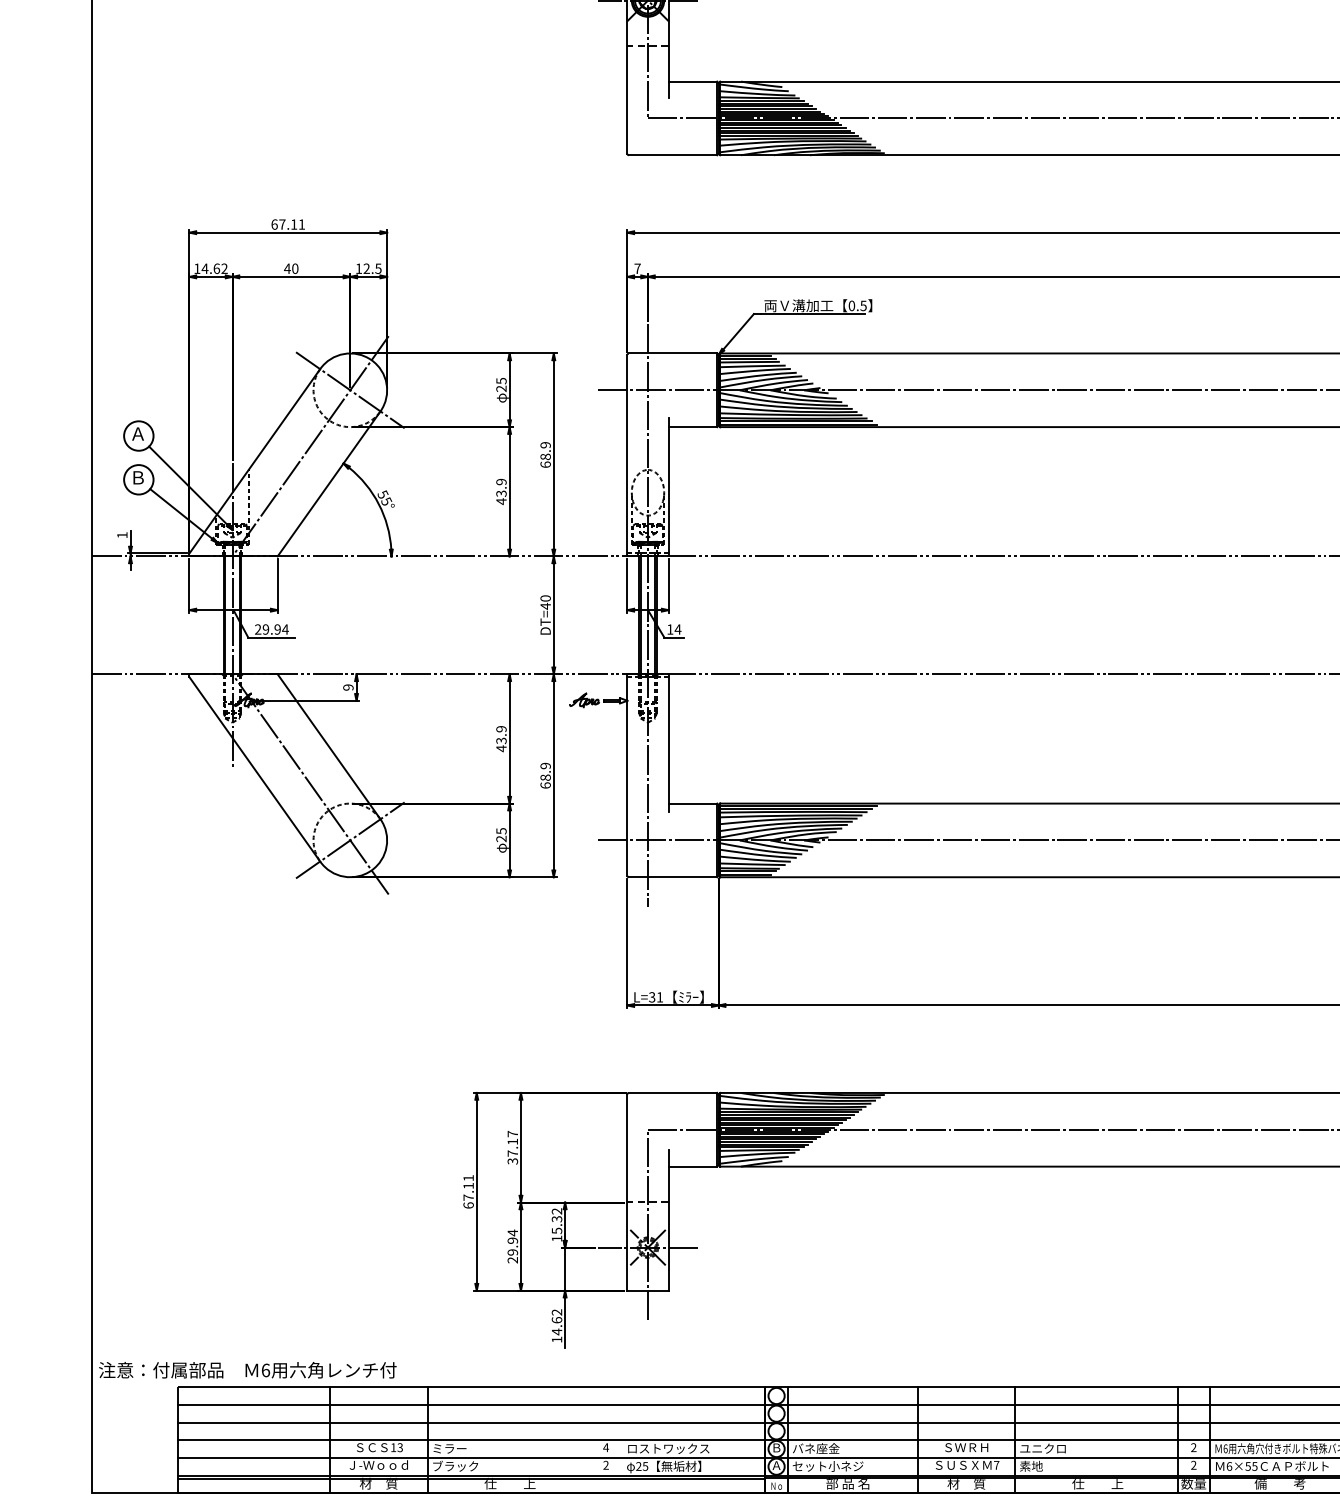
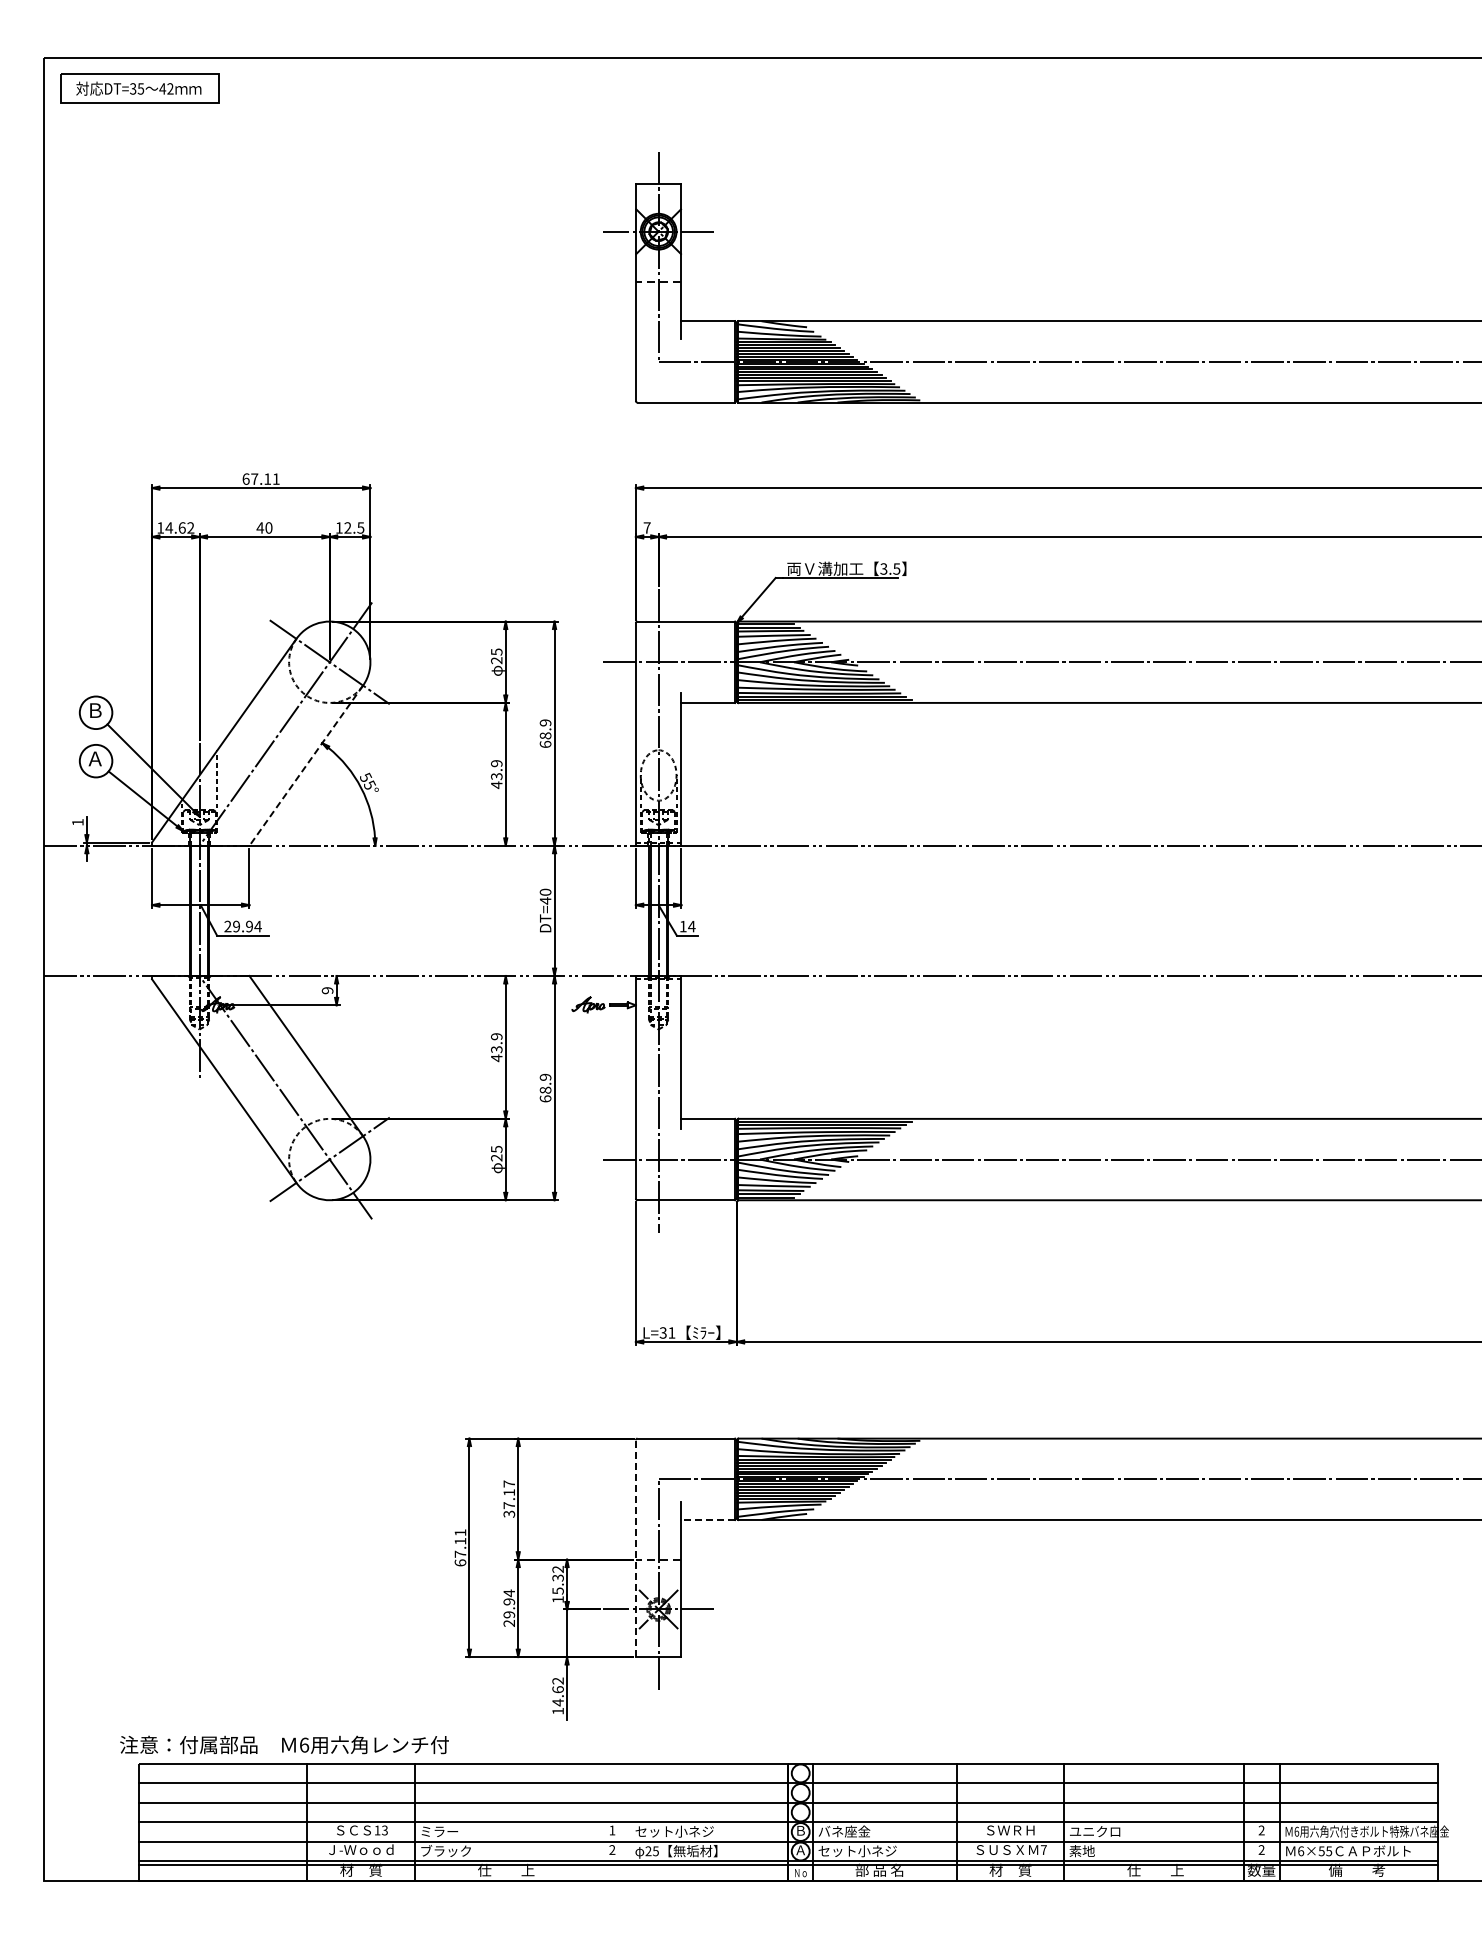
text: (851, 305) -> (883, 568), 0.5 -> 3.5
text: (137, 433) -> (94, 710), Ａ -> Ｂ
text: (137, 477) -> (94, 758), Ｂ -> Ａ
line: (329, 484) -> (306, 766), solid -> dashed
line: (693, 1166) -> (708, 1519), solid -> dashed
line: (627, 1192) -> (635, 1548), solid -> dashed
text: (247, 1369) -> (284, 1744), moved
text: (606, 1447) -> (612, 1830), 4 -> 1
text: (667, 1448) -> (680, 1831), ロストワックス -> セット小ネジ

